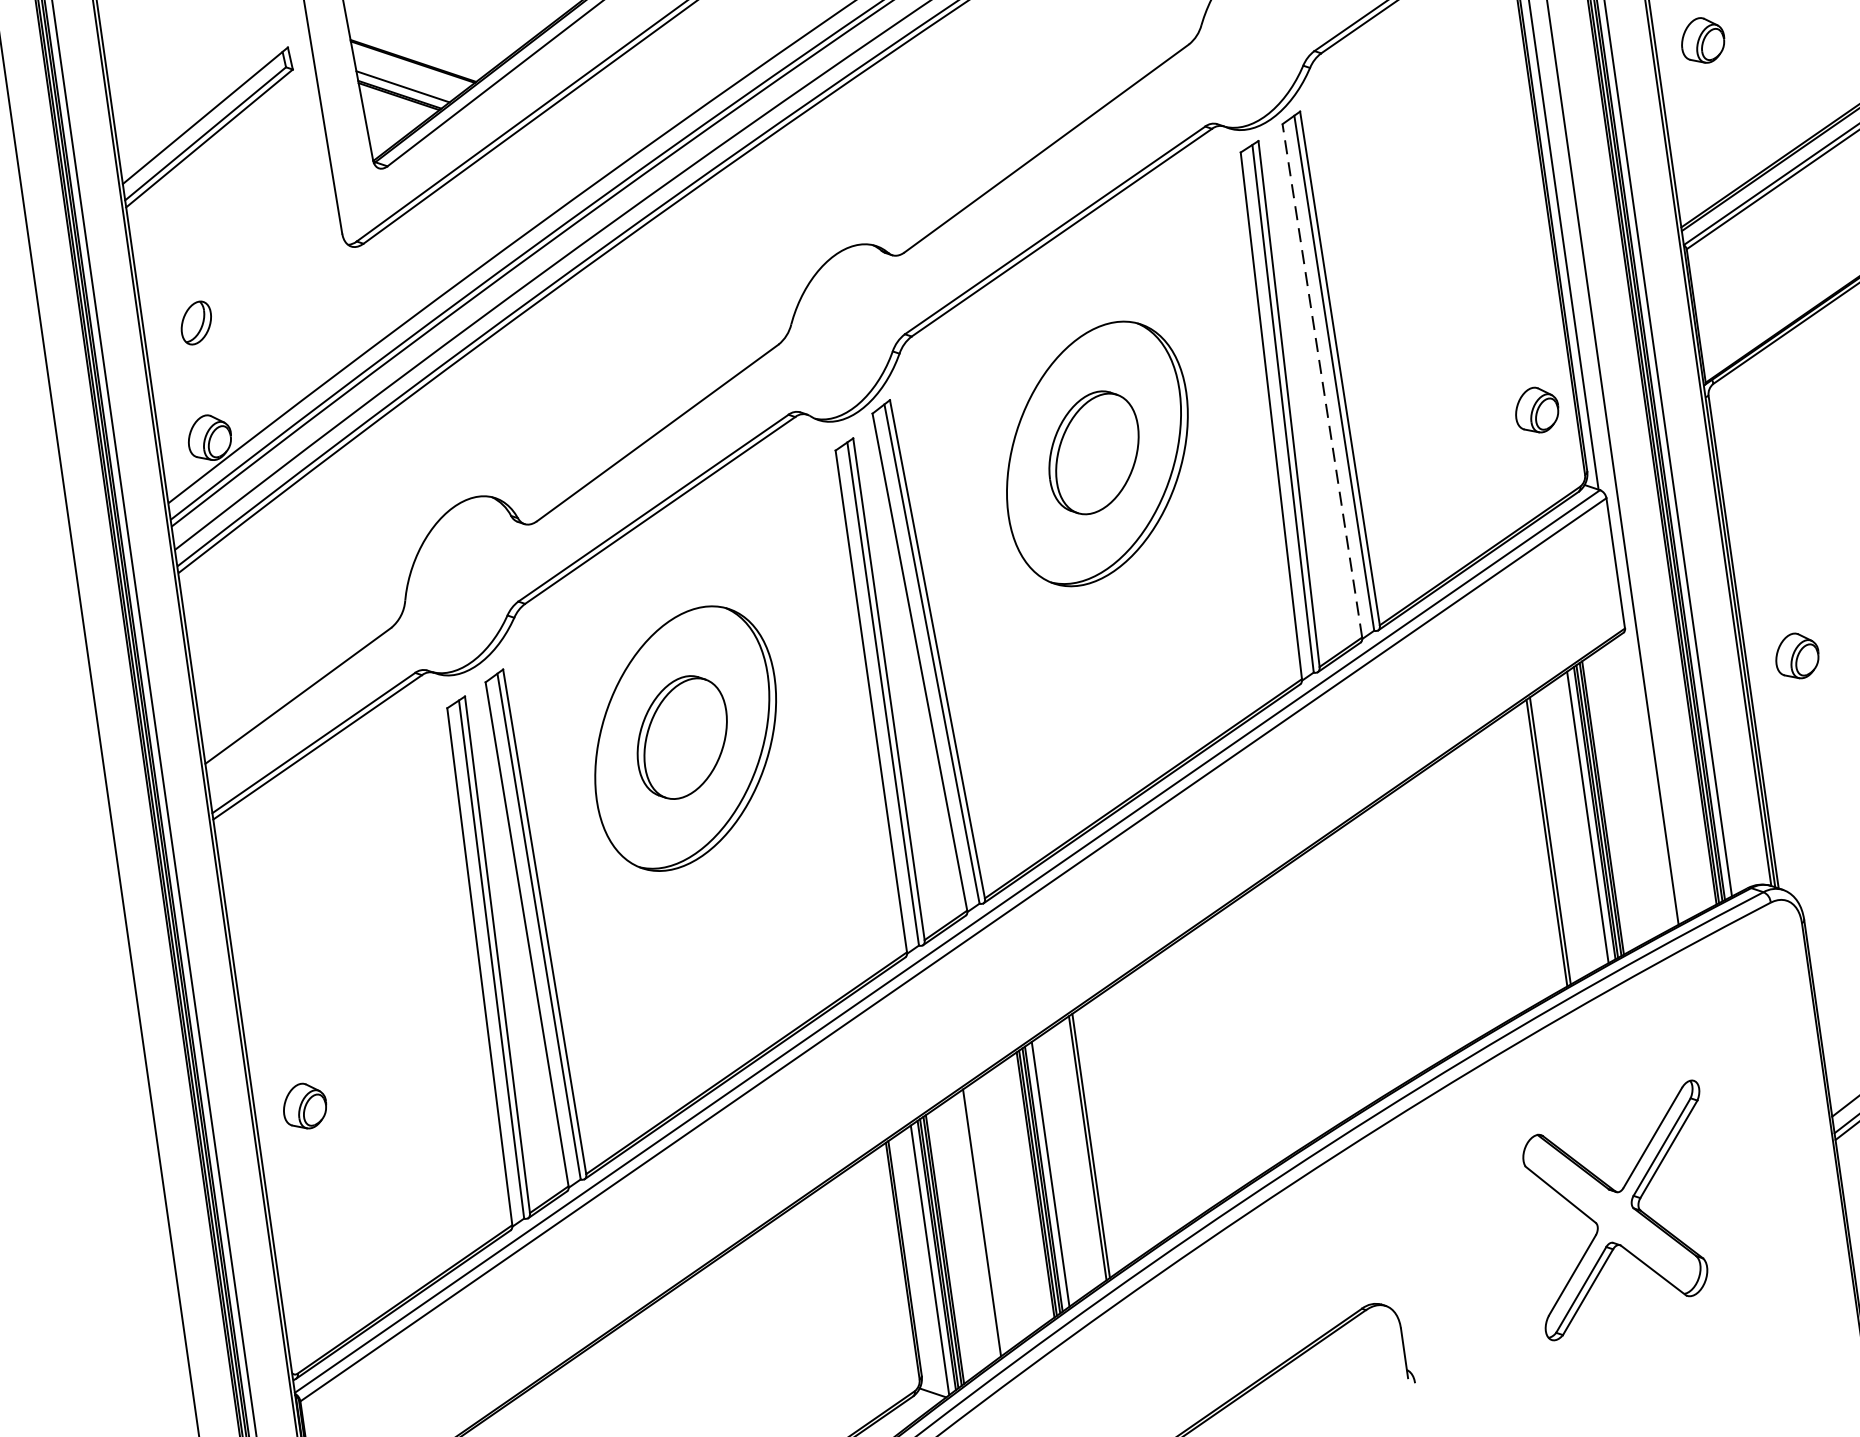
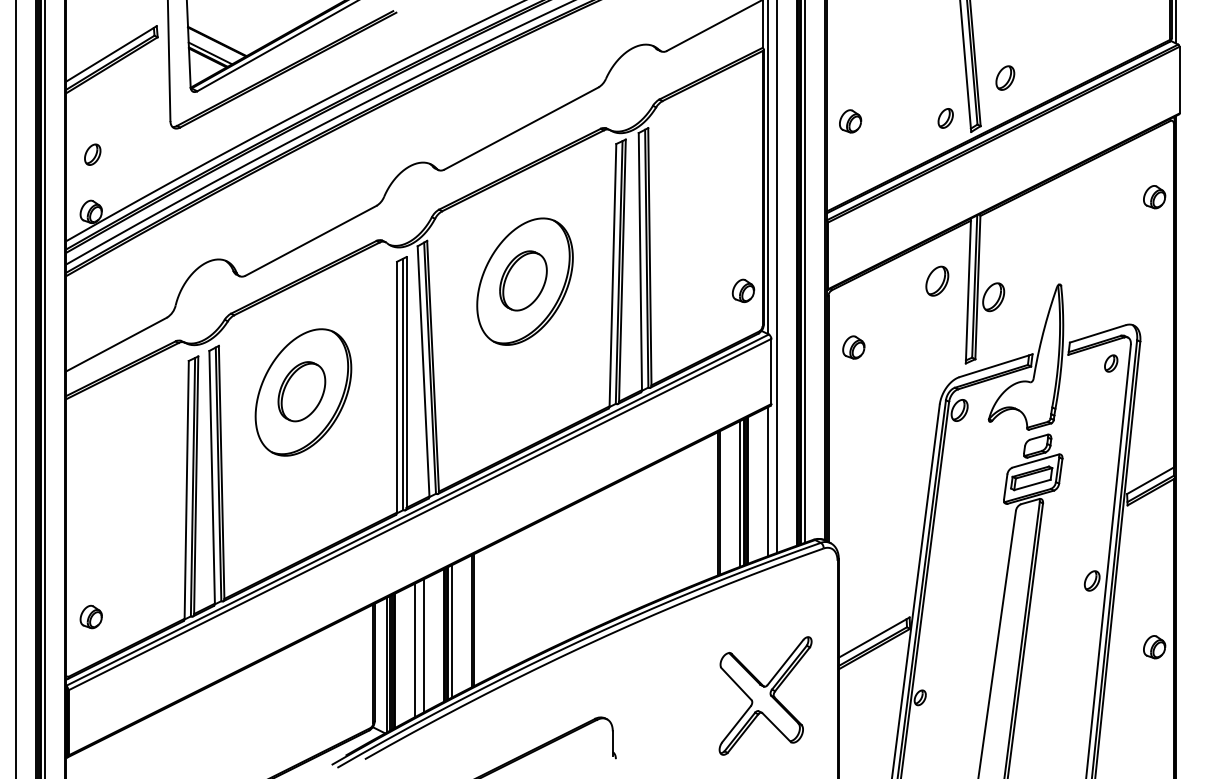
line: (1322, 380) -> (640, 261), dashed -> solid
part: (1796, 656) -> (853, 347), moved
line: (1641, 784) -> (768, 481), added
part: (303, 1105) -> (90, 616), moved
part: (1622, 1209) -> (765, 695), moved
line: (997, 1210) -> (423, 645), added

